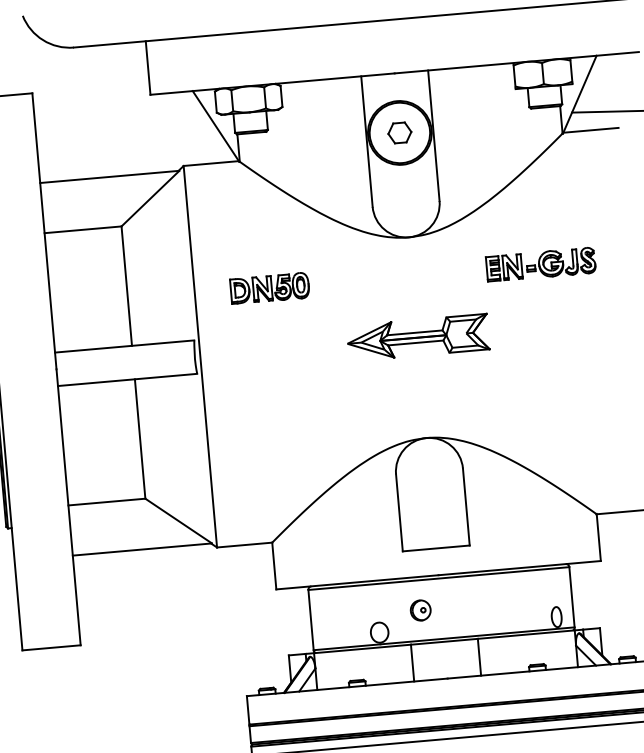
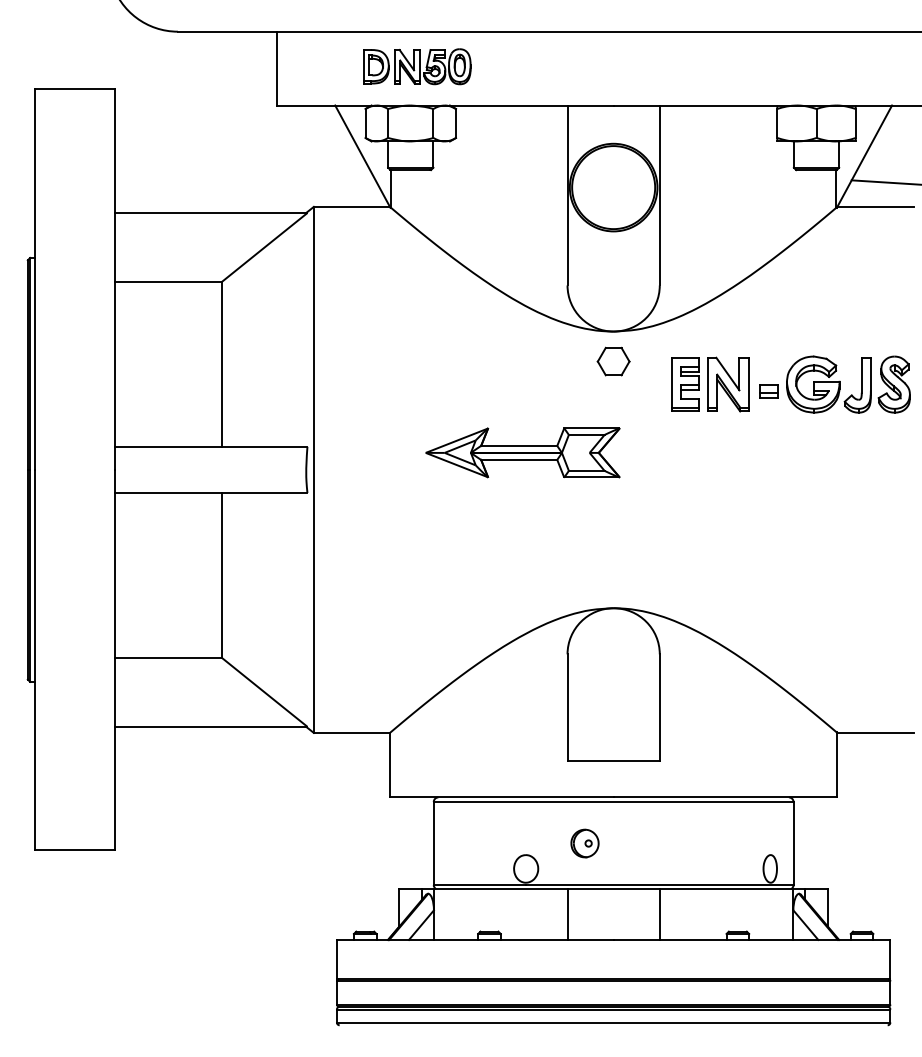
part: (399, 132) -> (613, 361), moved
part: (540, 264) -> (790, 384), size x1.6
part: (270, 288) -> (417, 66), moved
part: (417, 337) -> (522, 452), moved

